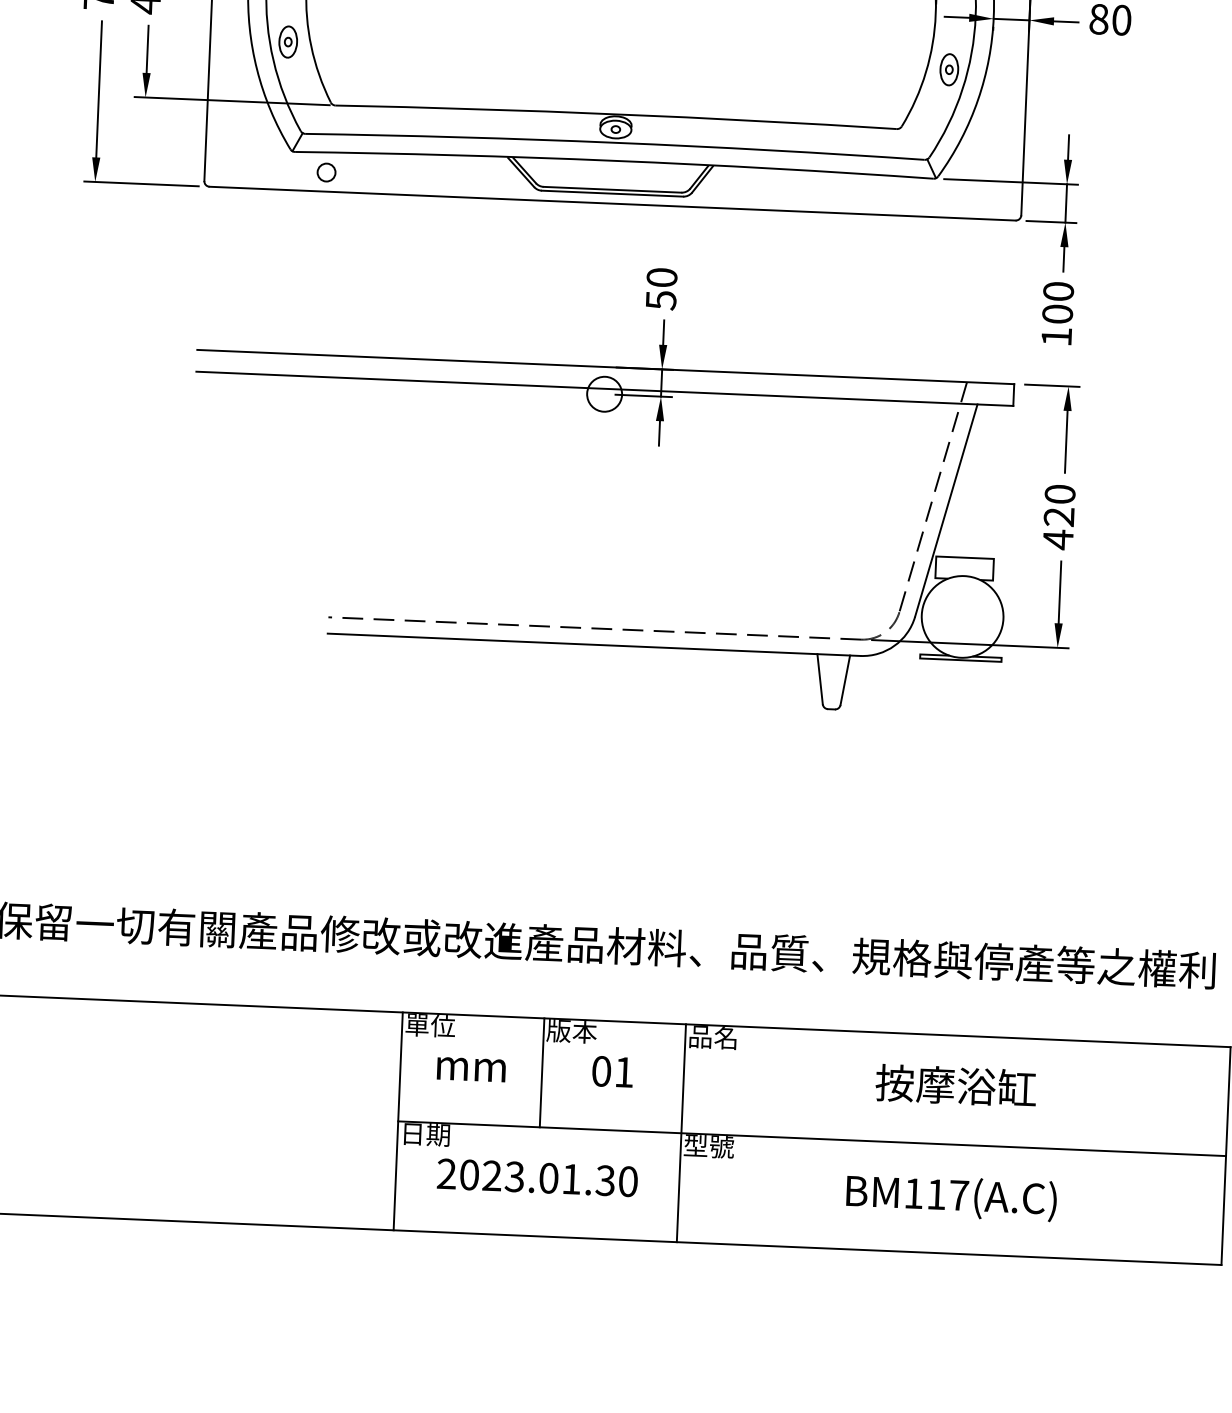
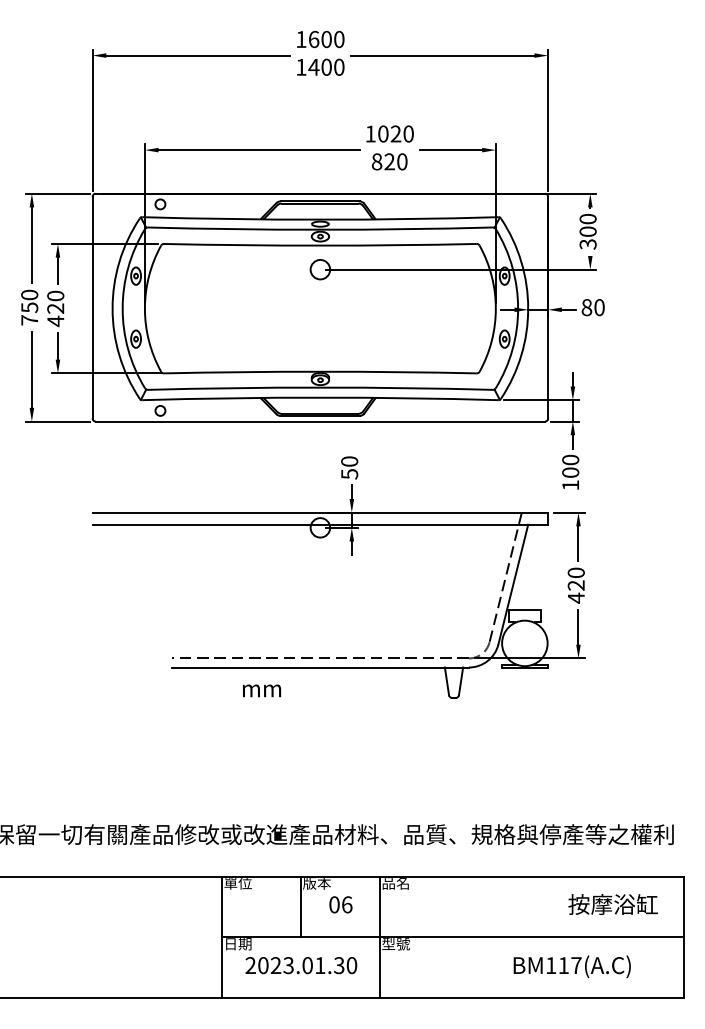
text: (470, 1068) -> (261, 690), moved
text: (624, 1071) -> (347, 904), 01 -> 06
text: (954, 1085) -> (612, 904), moved
text: (950, 1196) -> (571, 966), moved

